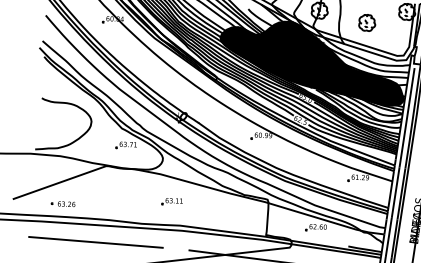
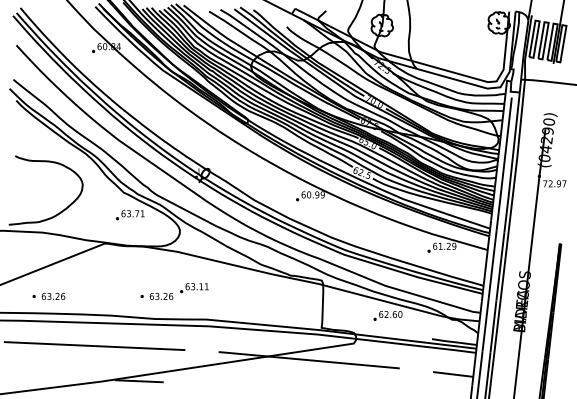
part: (366, 22) -> (445, 39), removed
fill: (312, 62) -> (374, 95), removed
part: (143, 207) -> (156, 296), added

